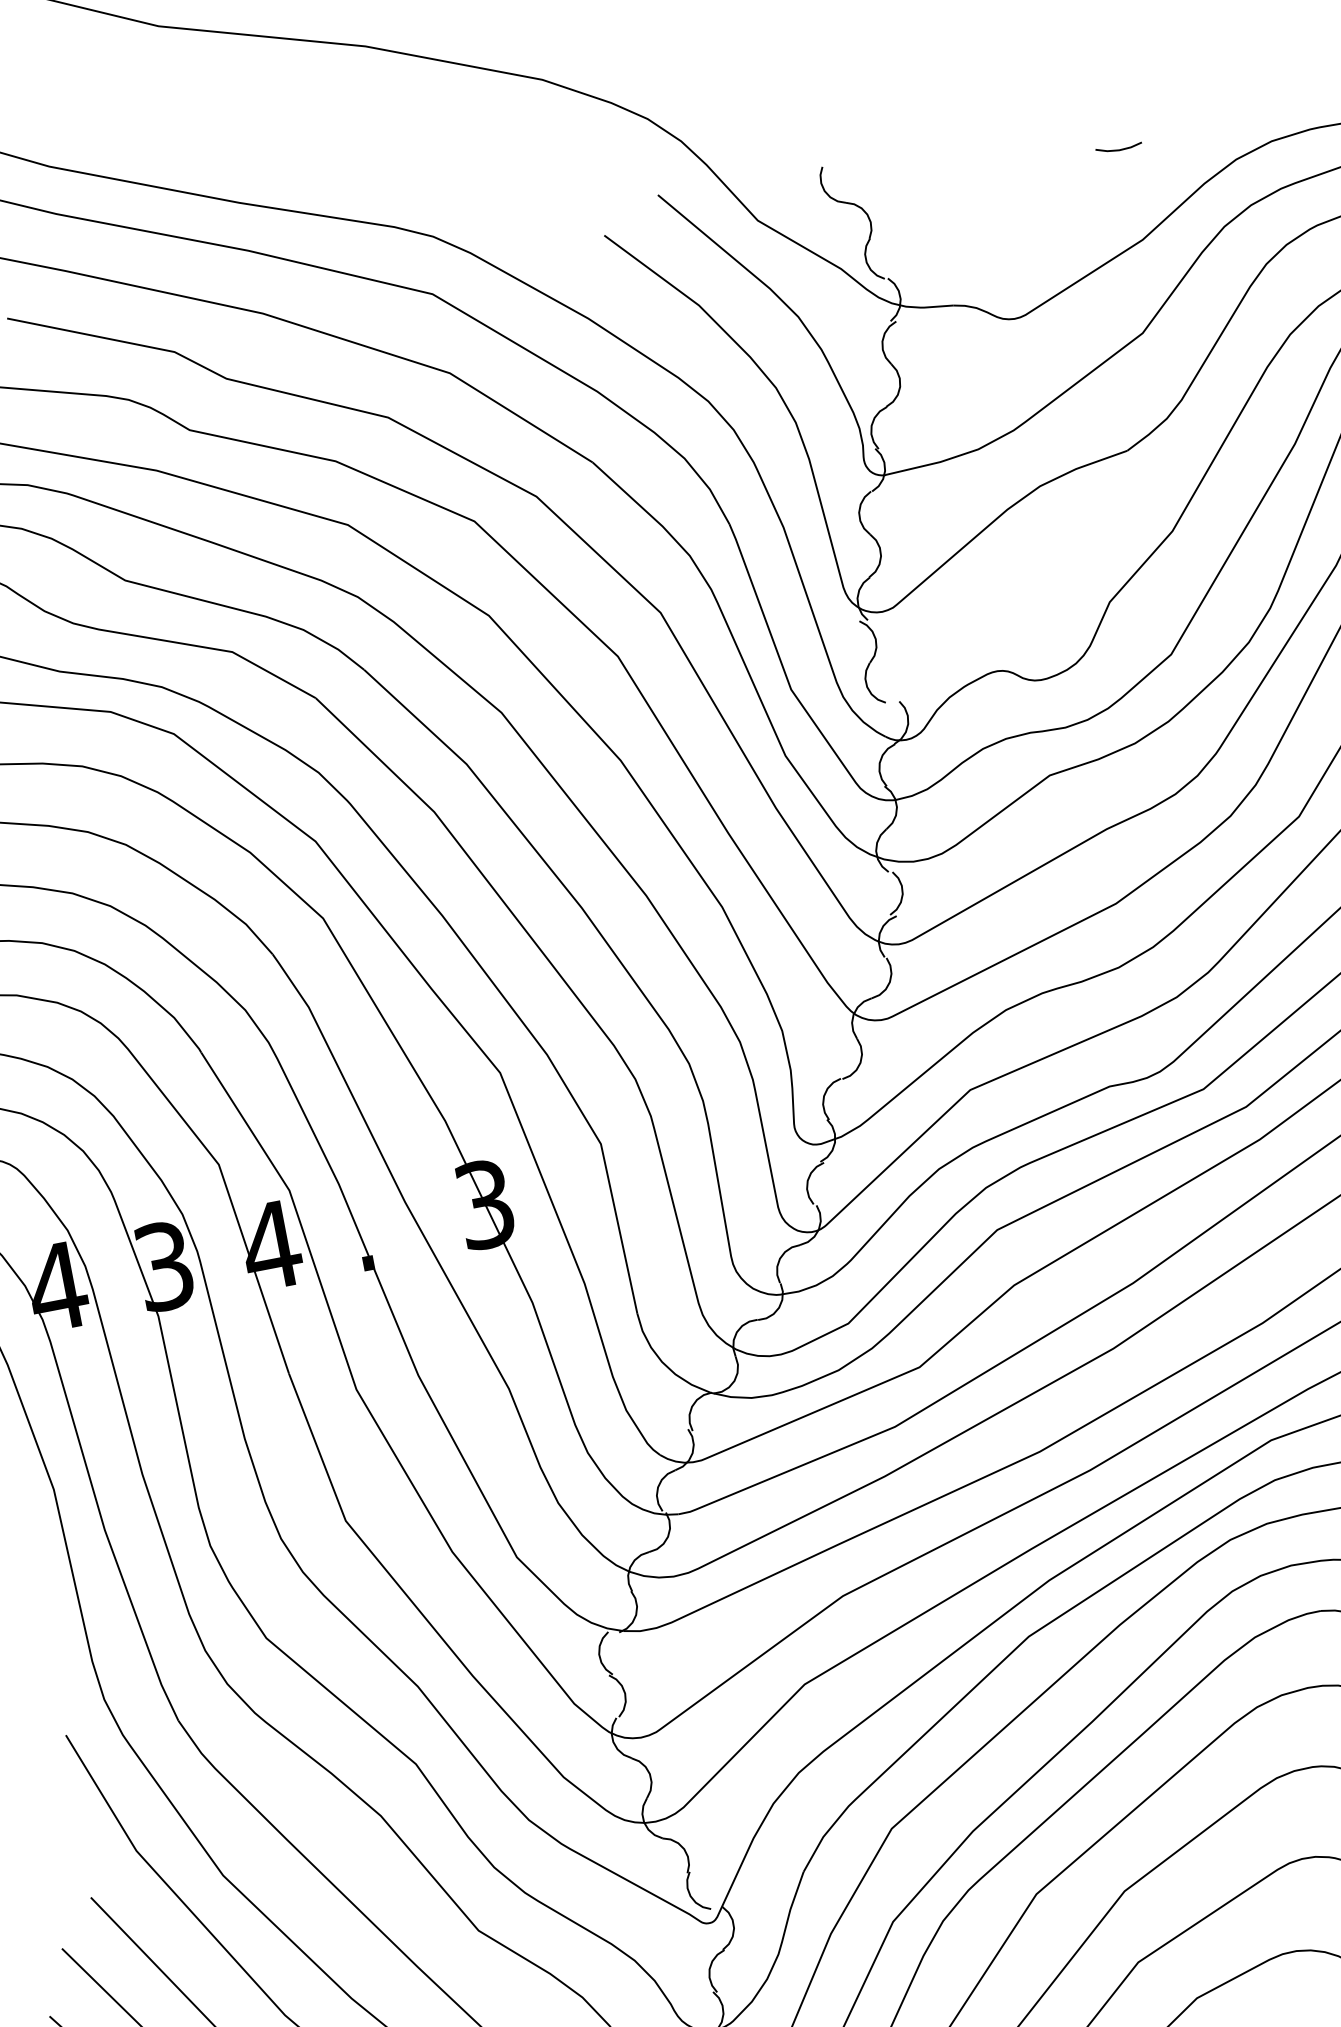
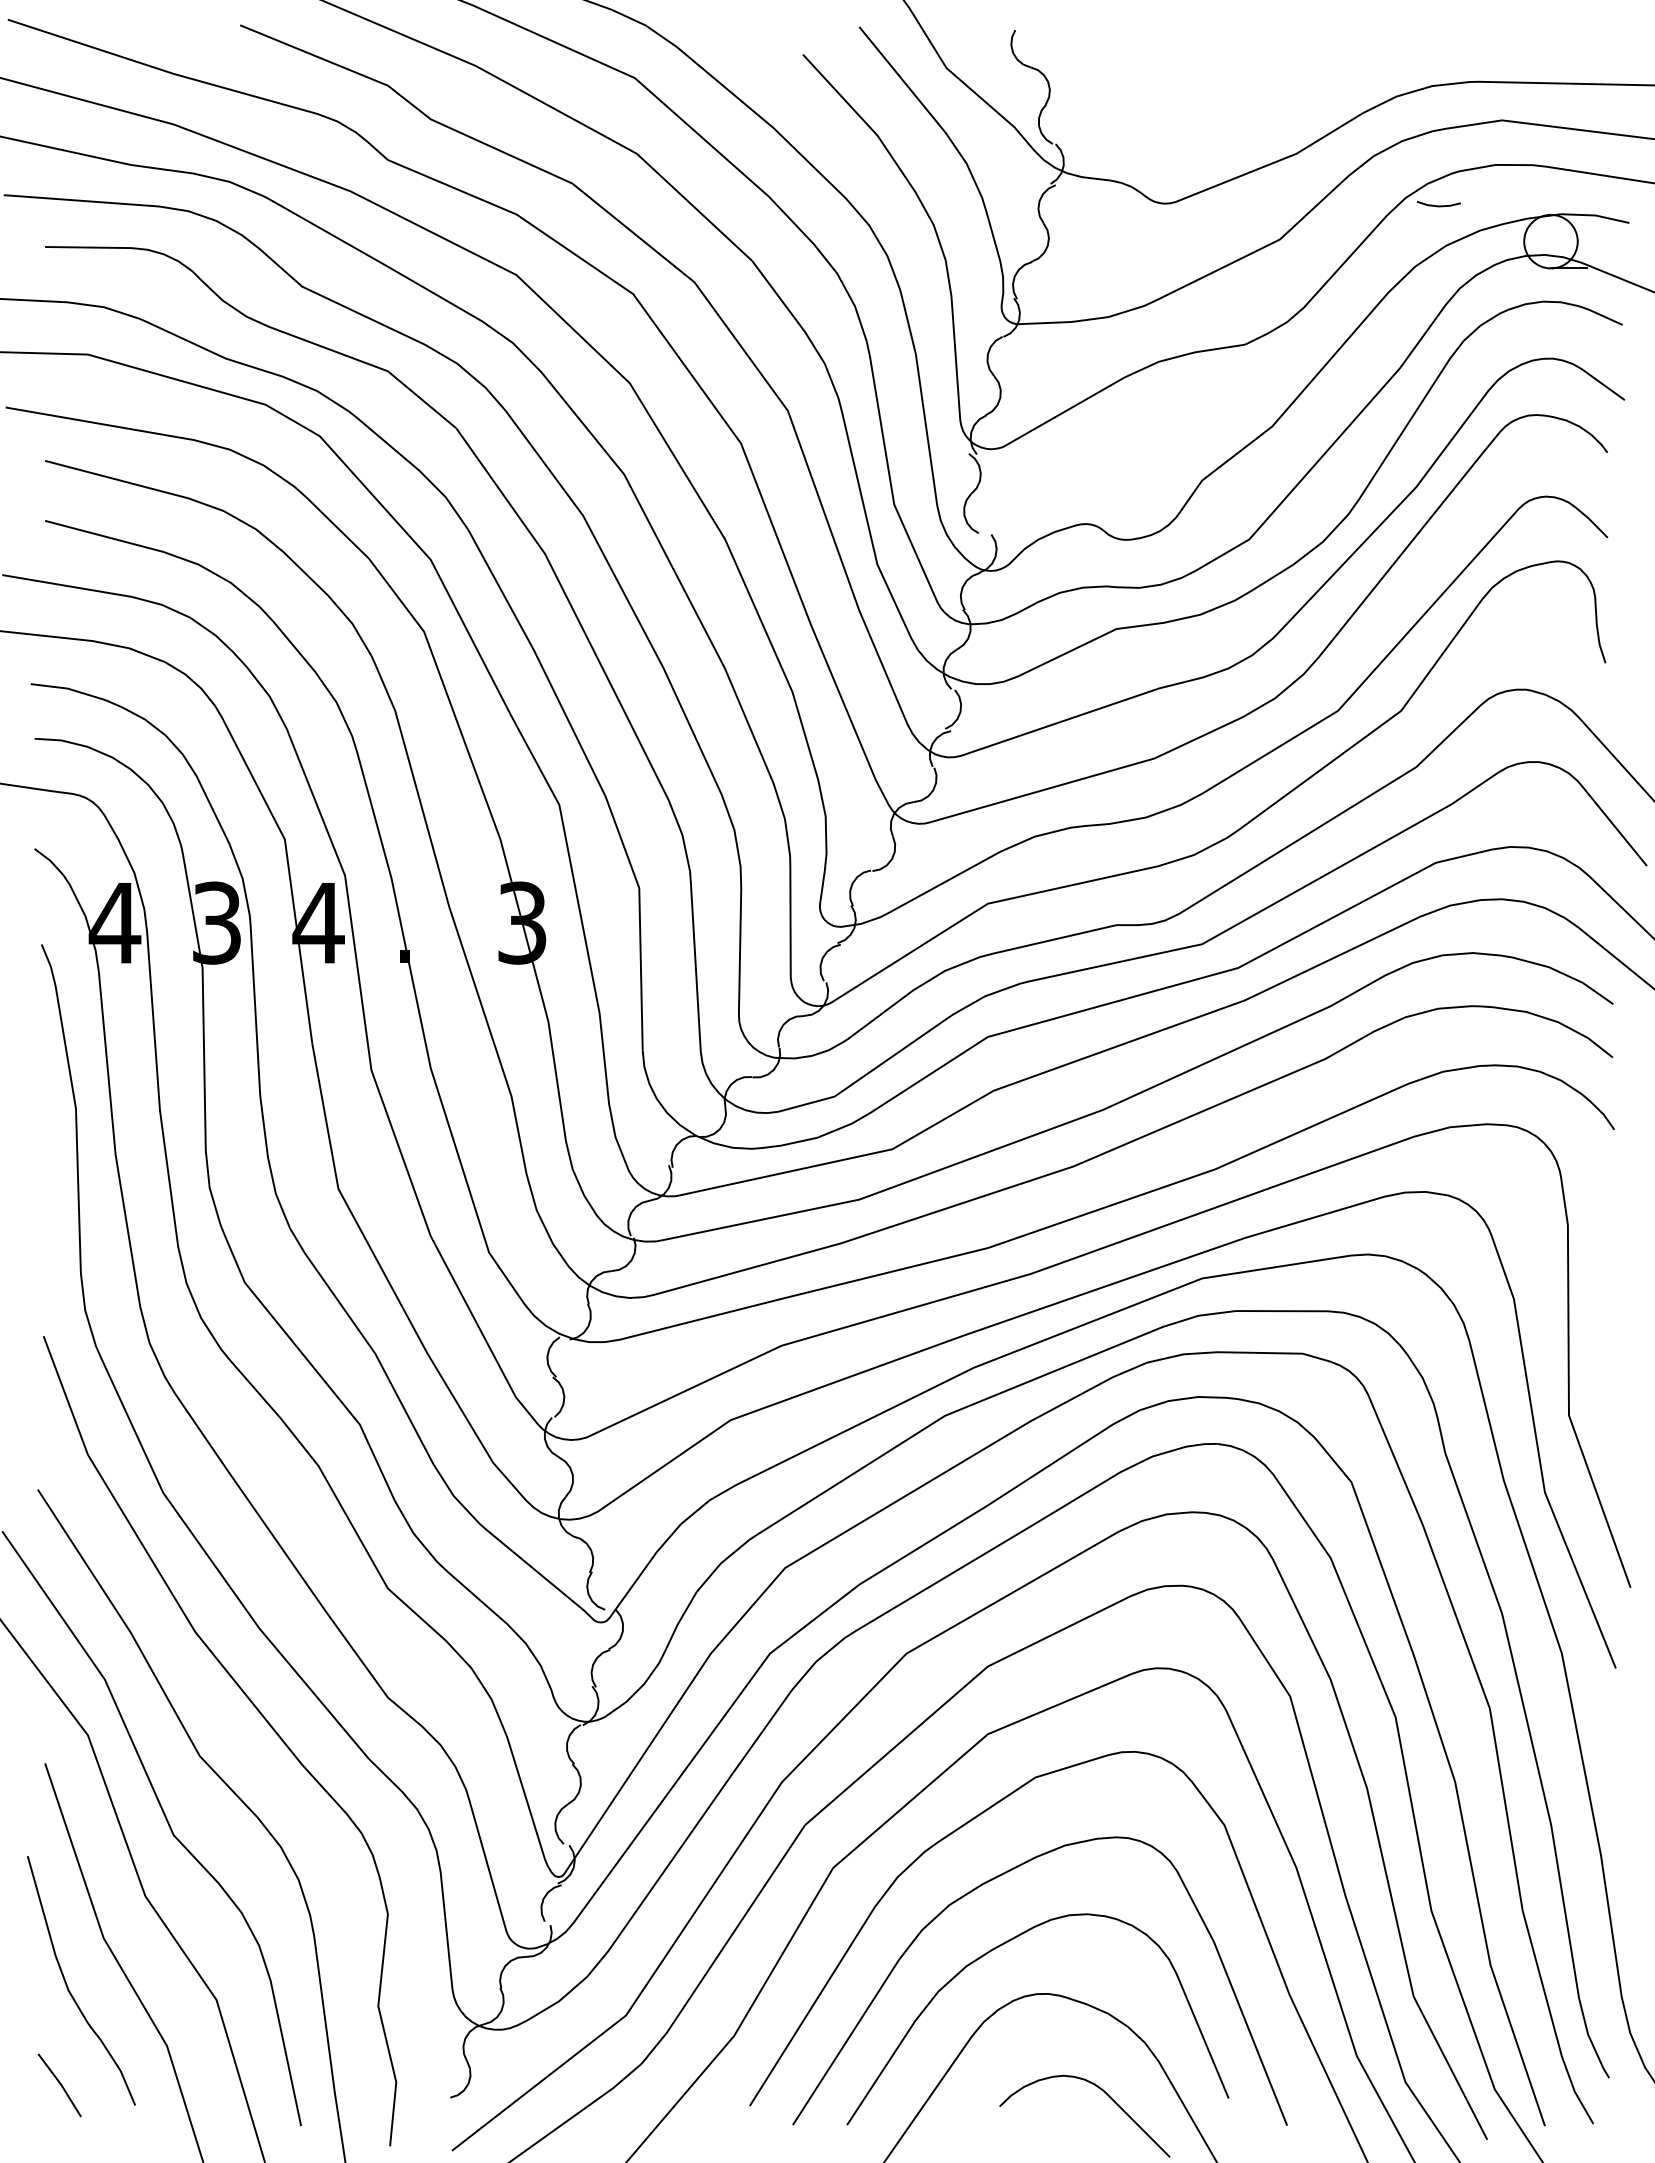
line: (1118, 149) -> (1438, 205), moved

